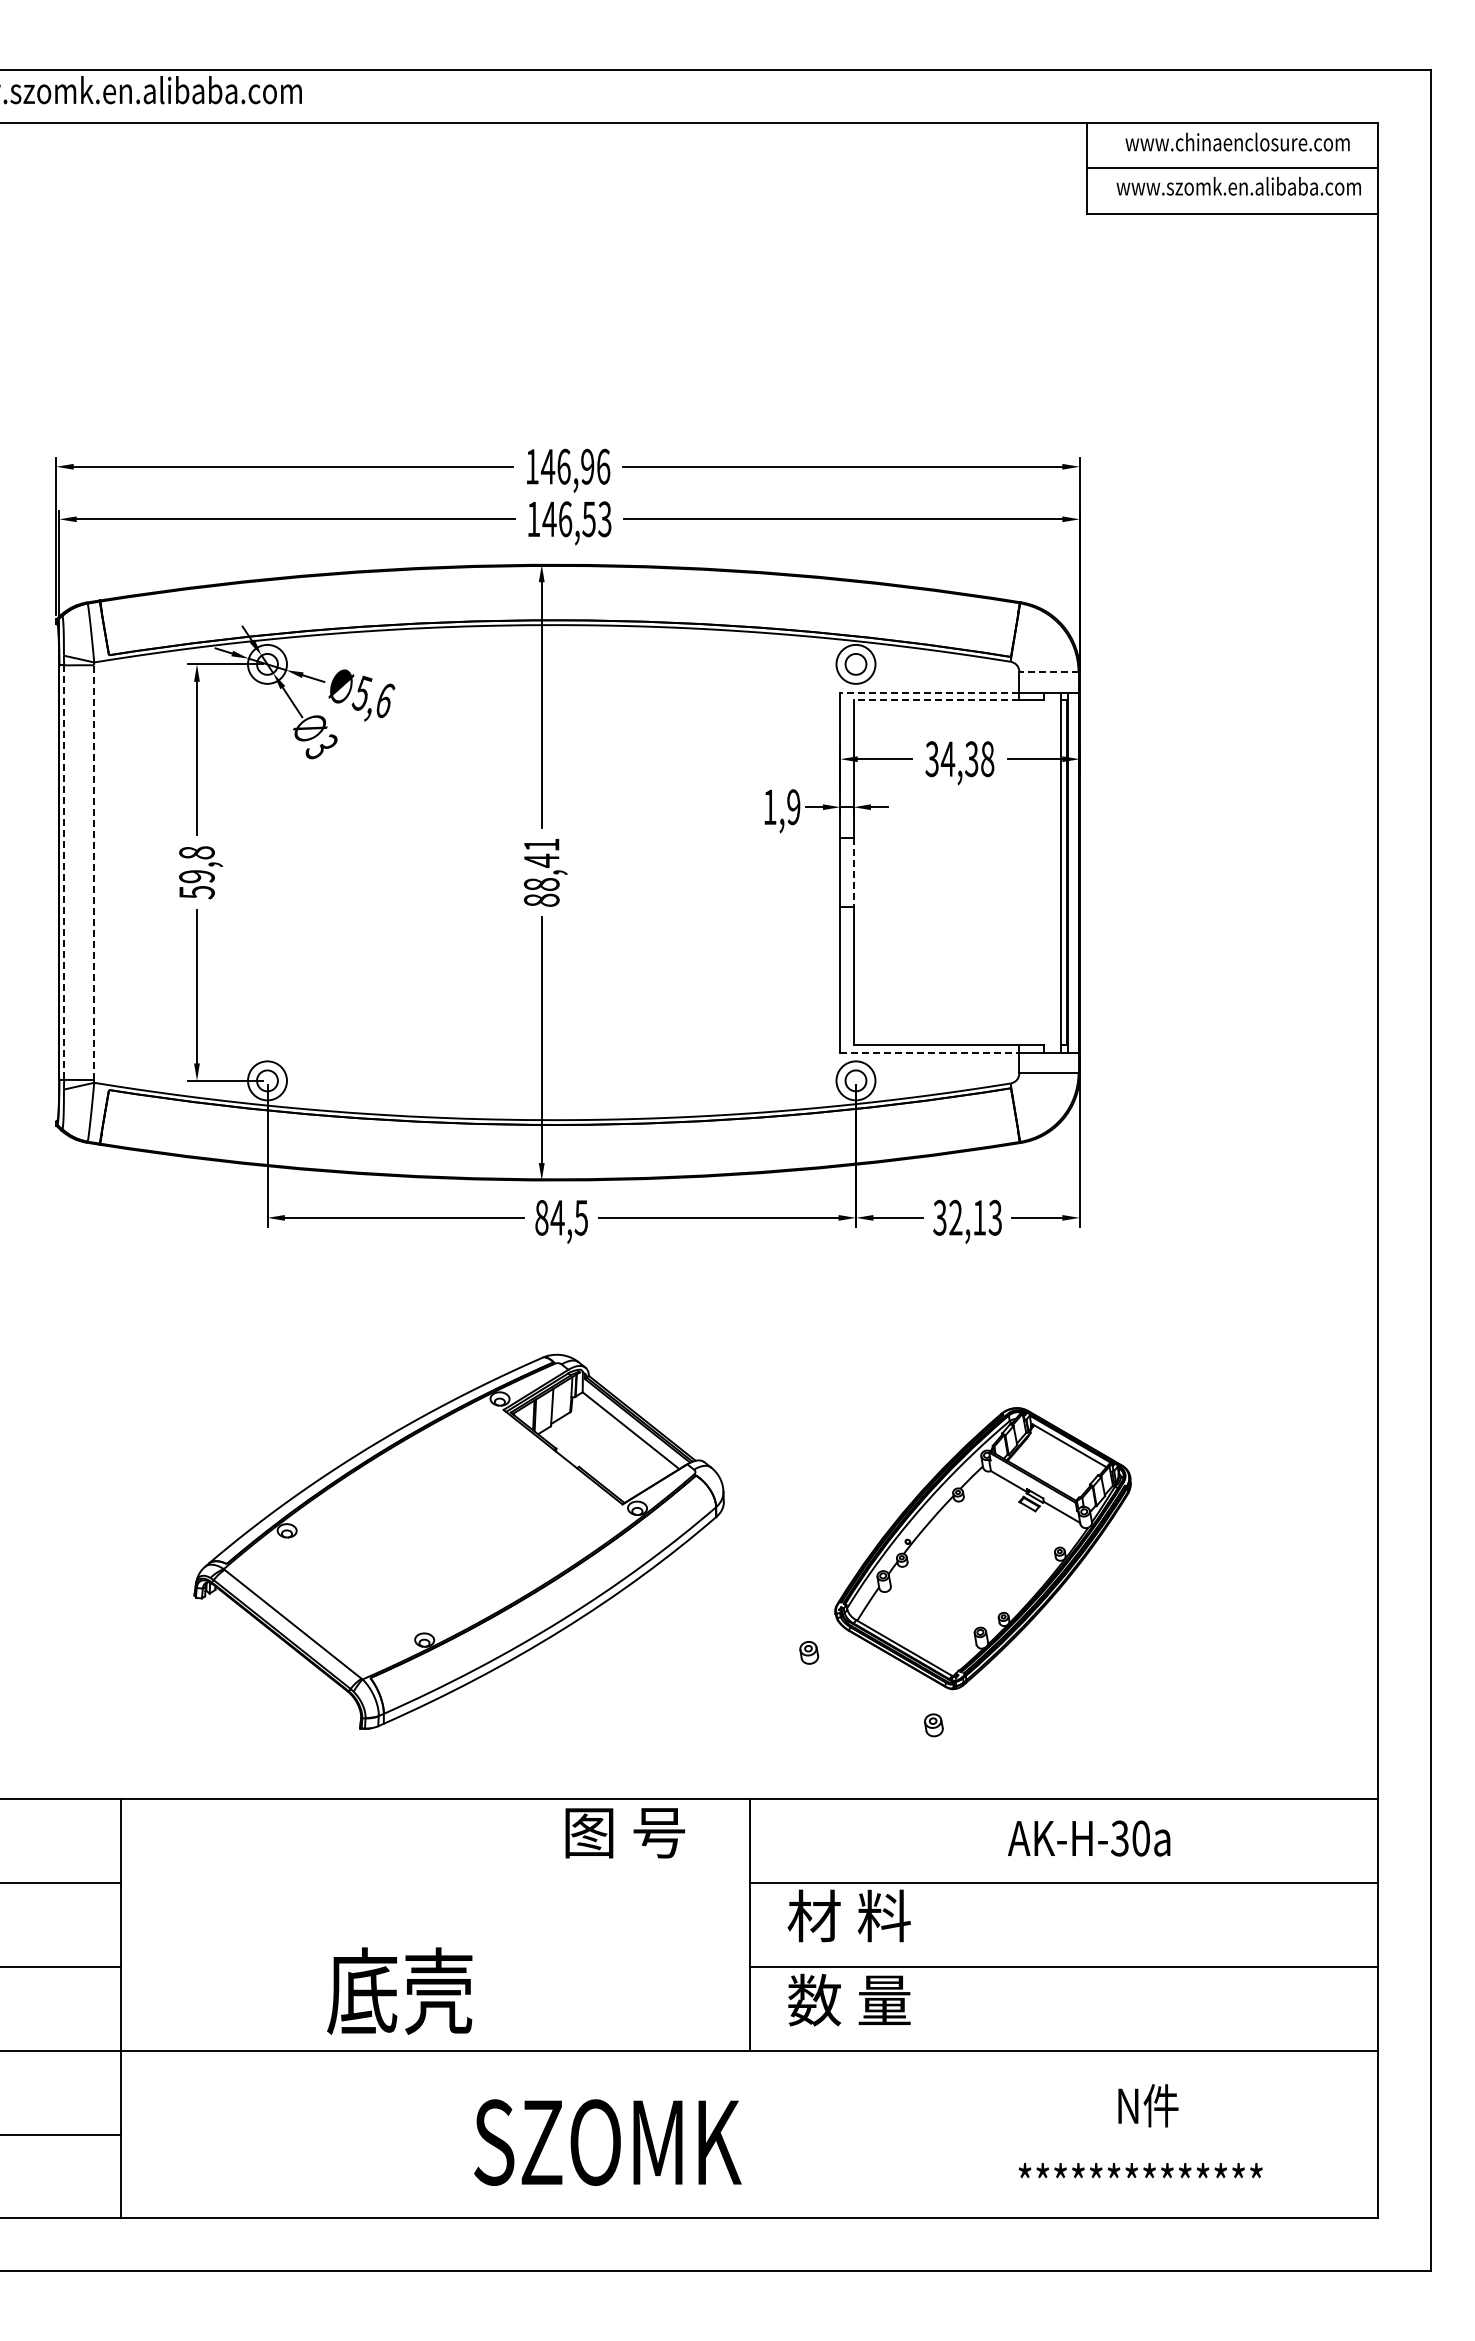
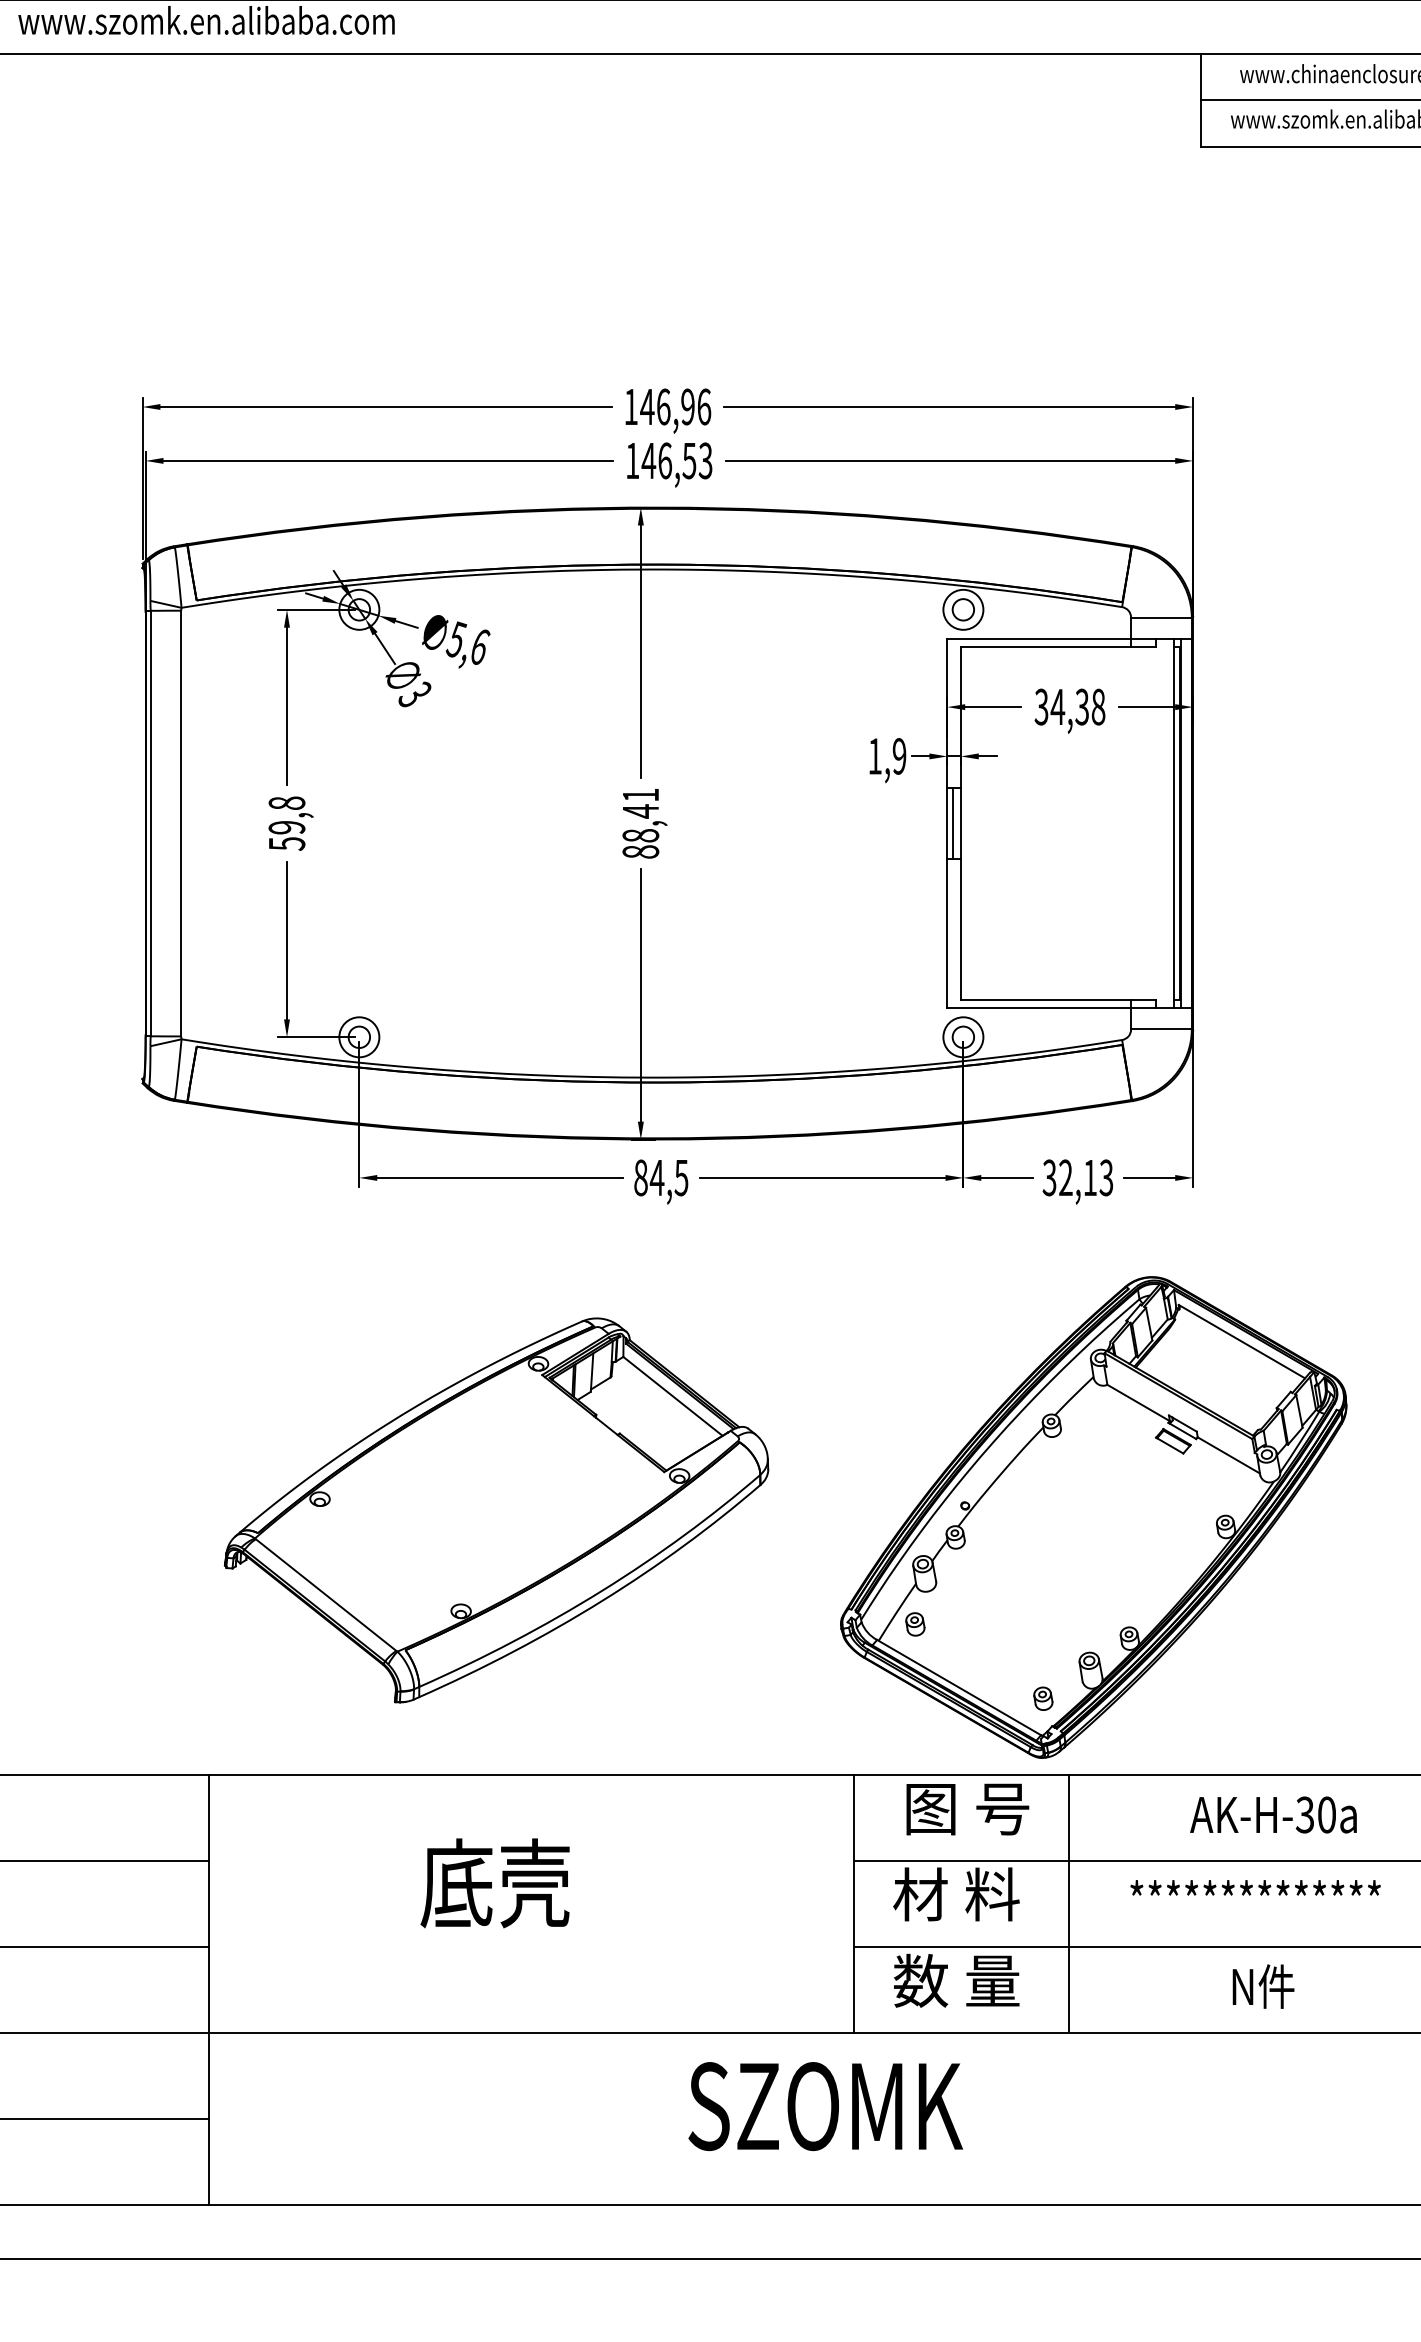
line: (1048, 672) -> (1160, 618), dashed -> solid
line: (929, 692) -> (1038, 638), dashed -> solid
line: (936, 700) -> (1046, 646), dashed -> solid
line: (94, 872) -> (181, 823), dashed -> solid
line: (845, 872) -> (952, 823), added
line: (853, 872) -> (960, 823), dashed -> solid
line: (64, 873) -> (151, 824), dashed -> solid
line: (929, 1052) -> (1038, 1008), dashed -> solid
part: (458, 1541) -> (495, 1510), moved
part: (982, 1548) -> (1093, 1517), size x1.67
text: (625, 1833) -> (968, 1809), moved
text: (1089, 1838) -> (1273, 1814), moved
line: (959, 1923) -> (1069, 1902), added
text: (399, 1990) -> (494, 1882), moved
text: (1148, 2105) -> (1263, 1986), moved
text: (607, 2142) -> (825, 2106), moved
text: (1140, 2170) -> (1255, 1887), moved

